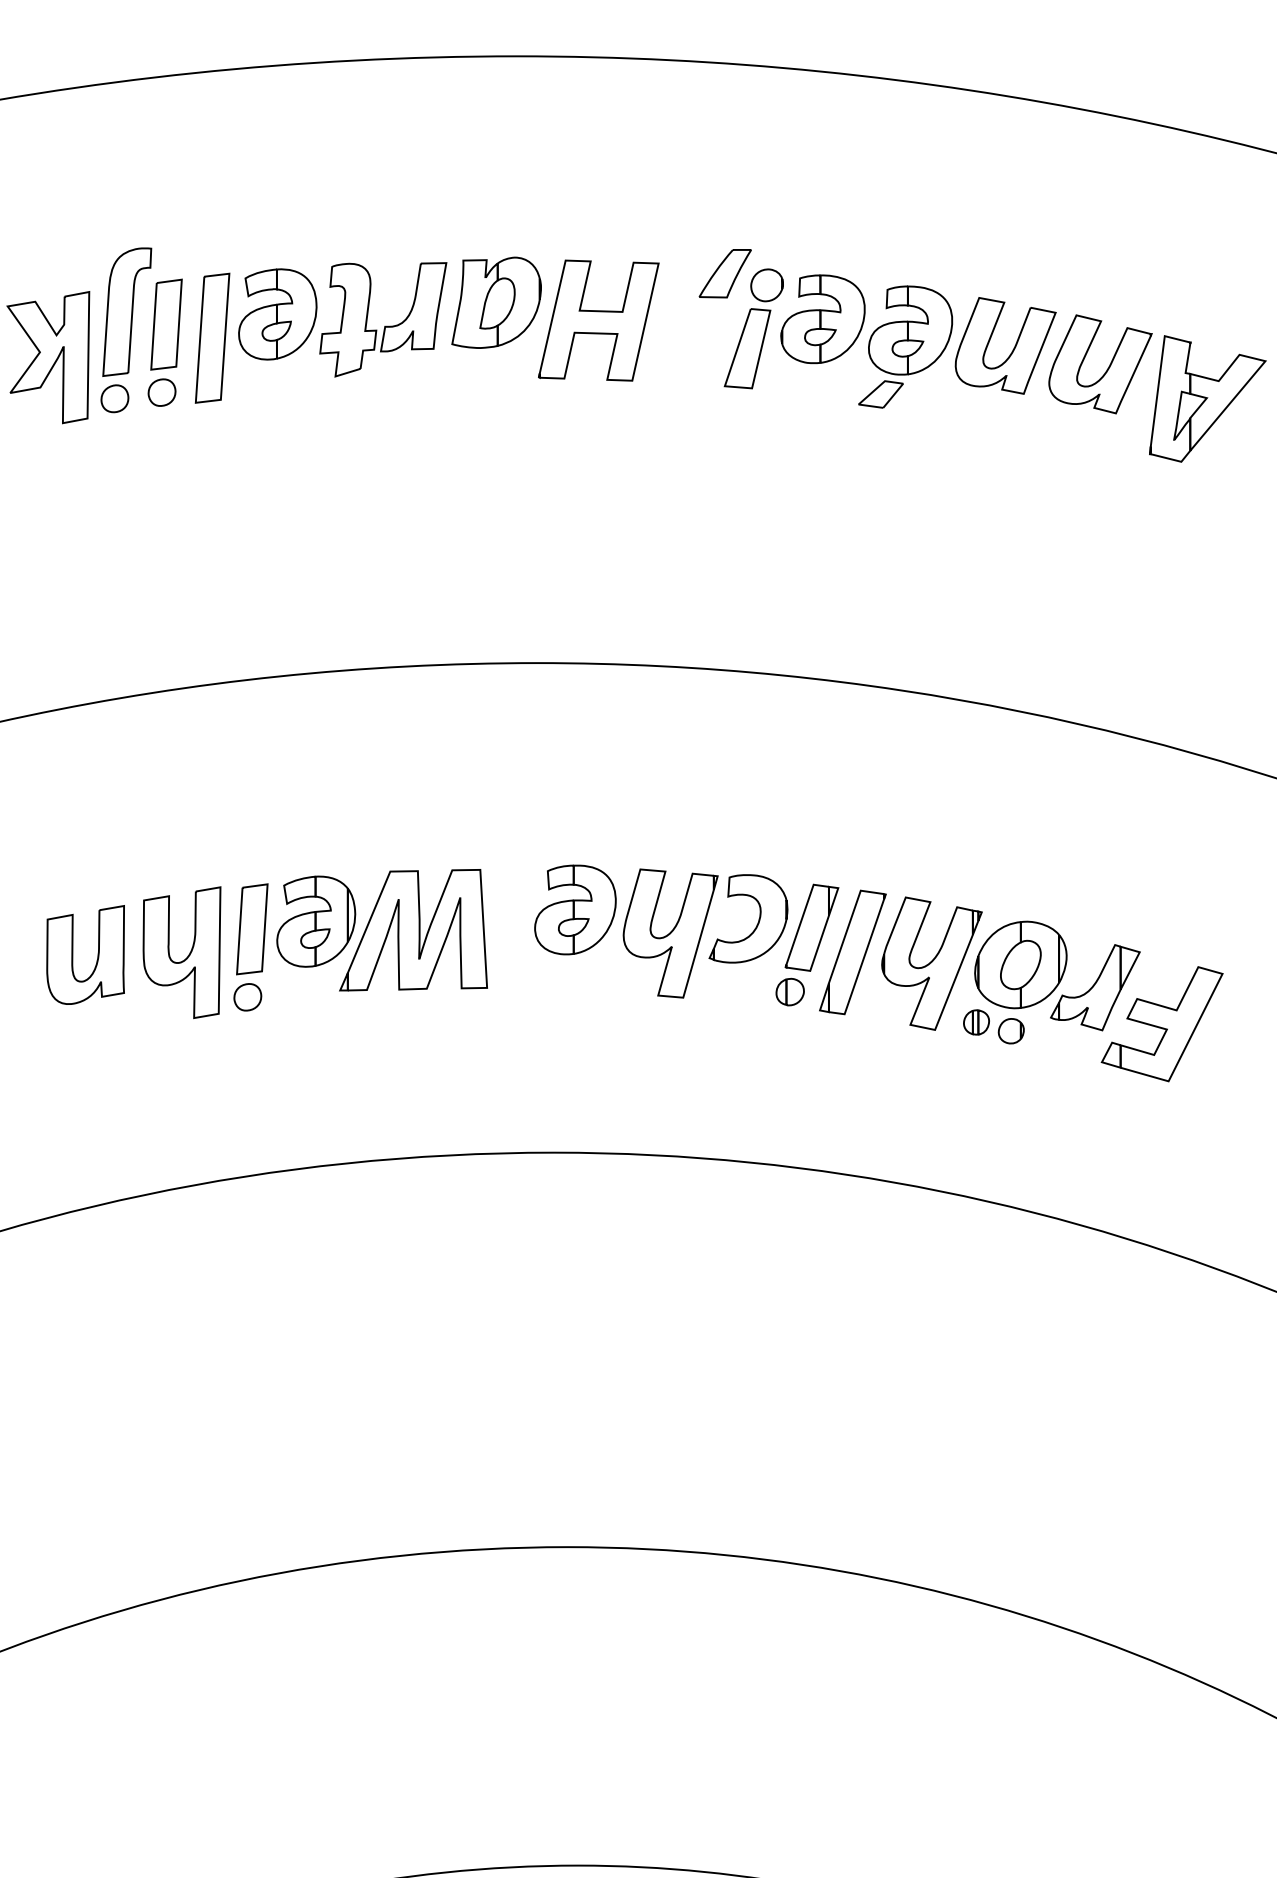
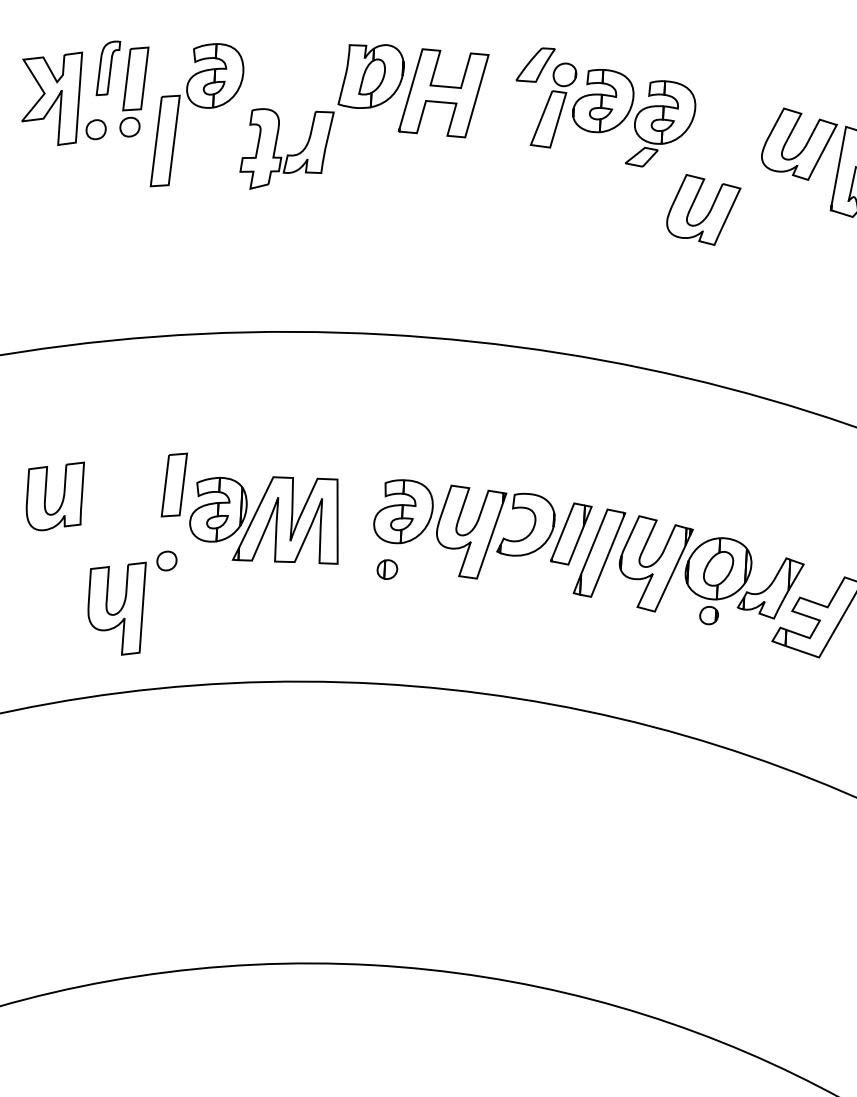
part: (127, 311) -> (108, 68), size x0.6
part: (385, 325) -> (287, 154), moved
part: (212, 337) -> (165, 140), moved
part: (1012, 349) -> (708, 212), moved
part: (252, 929) -> (174, 485), moved
part: (73, 954) -> (46, 495), moved
part: (186, 957) -> (118, 611), moved
part: (789, 991) -> (386, 569), moved
part: (976, 1022) -> (684, 607), removed

